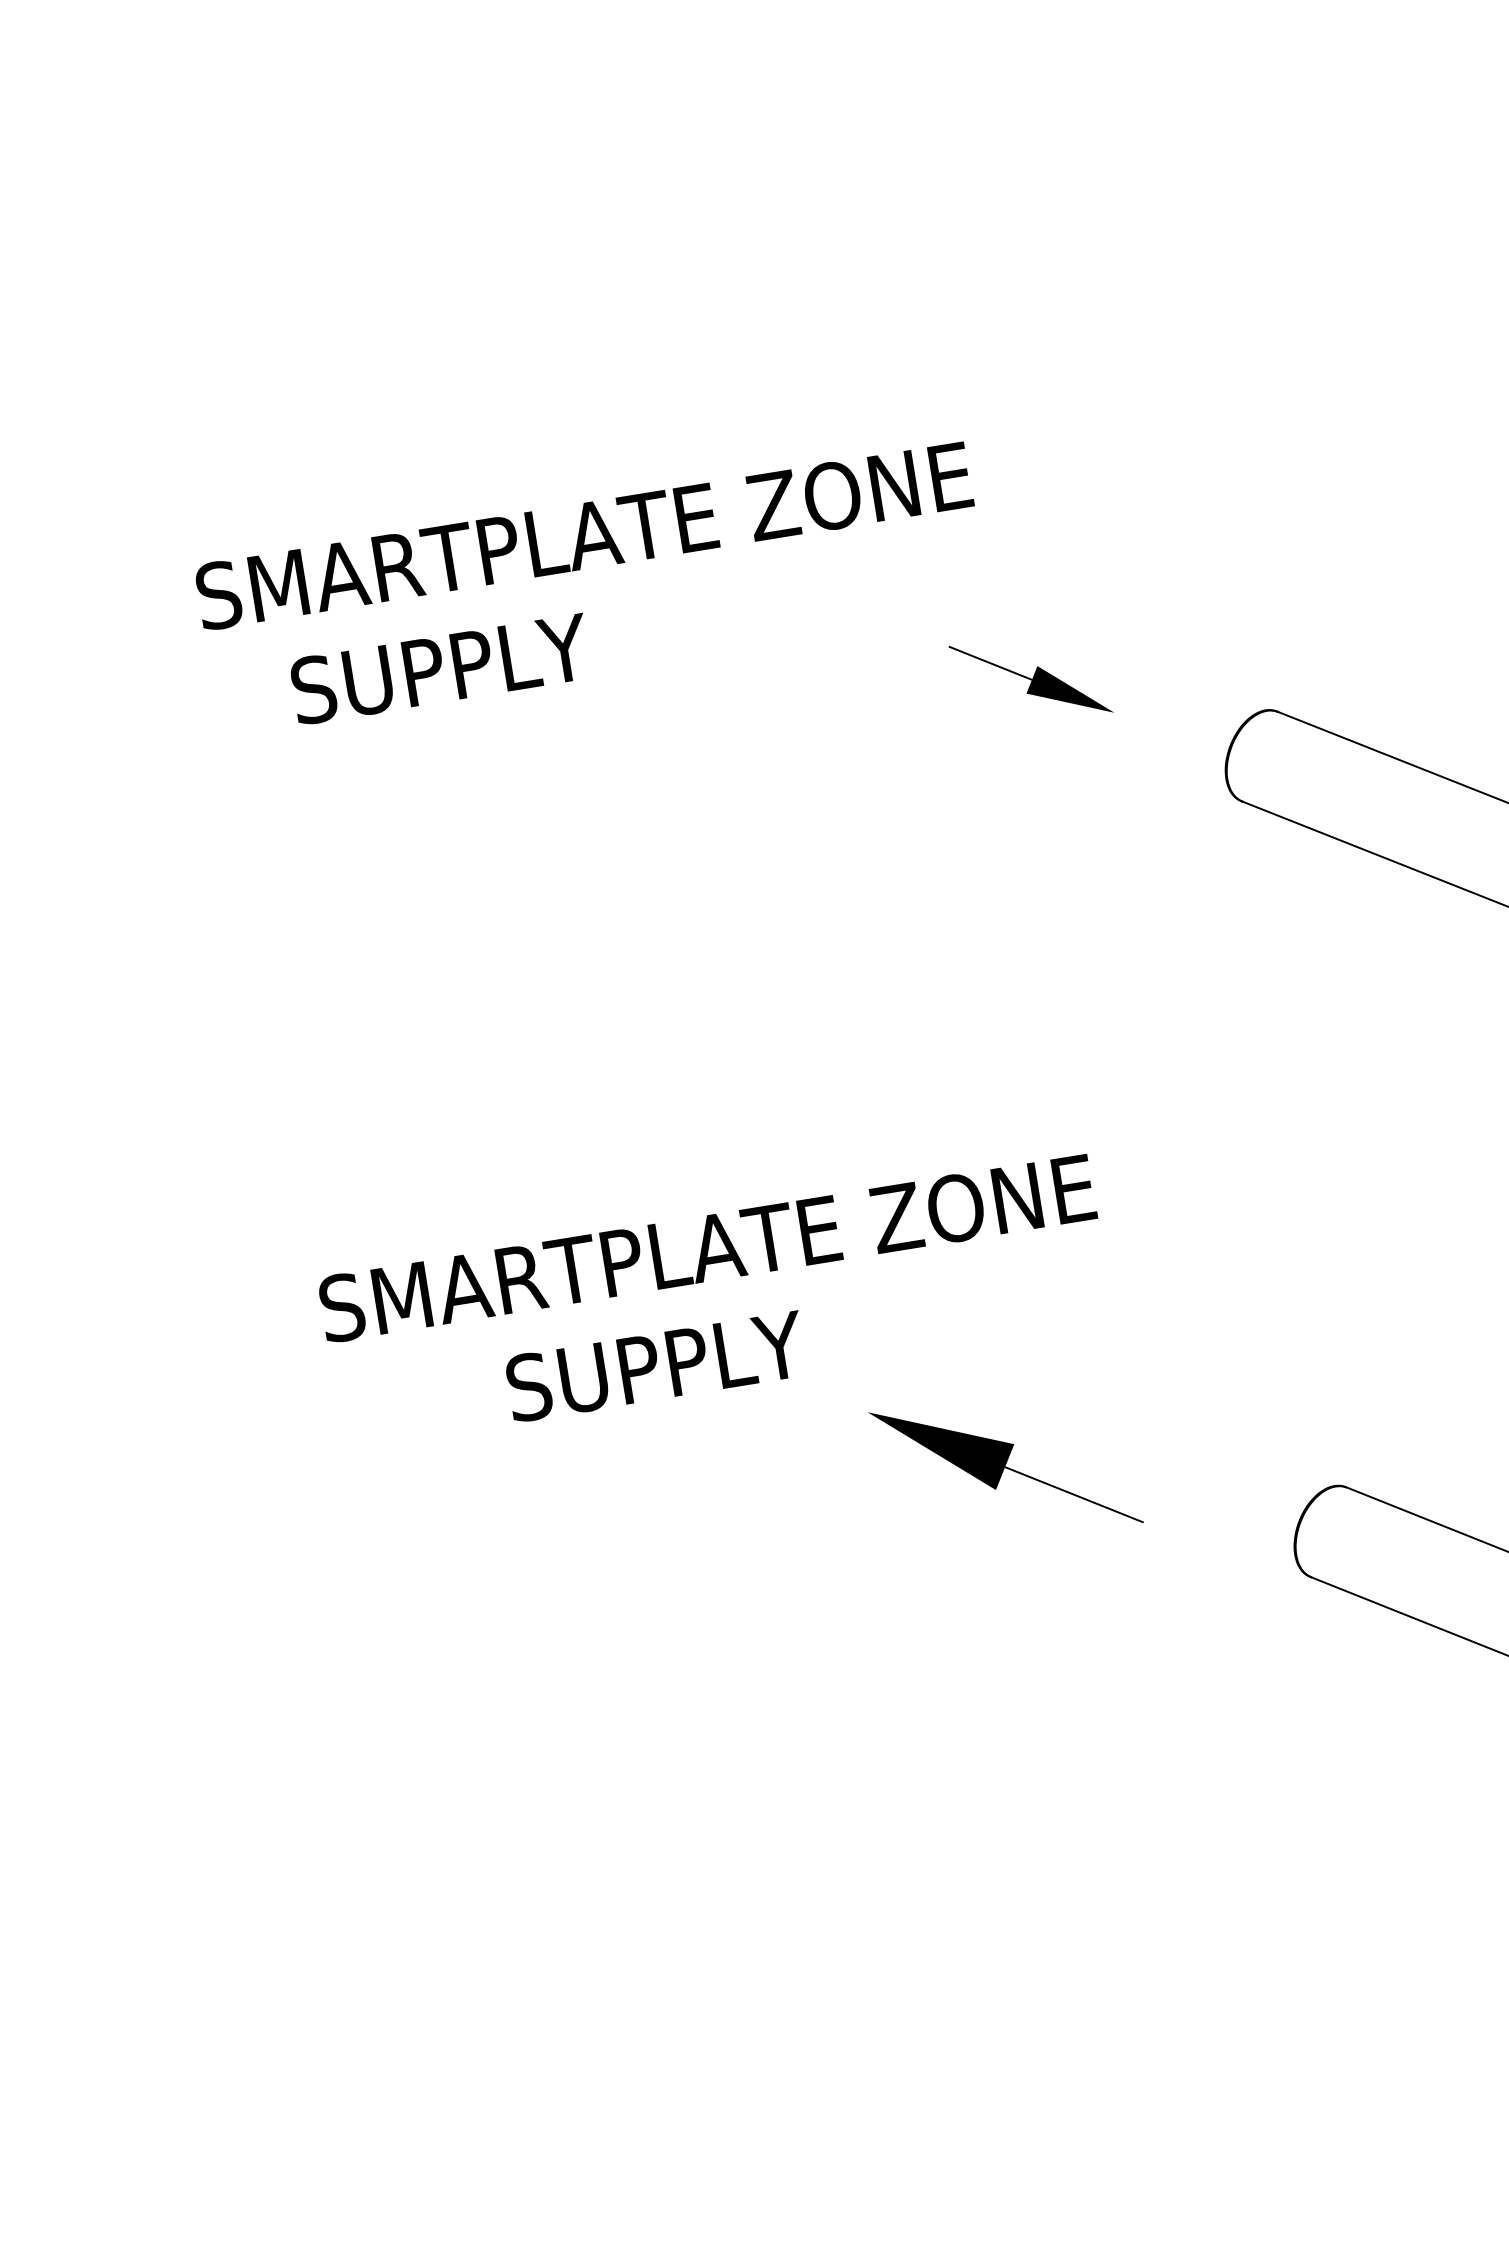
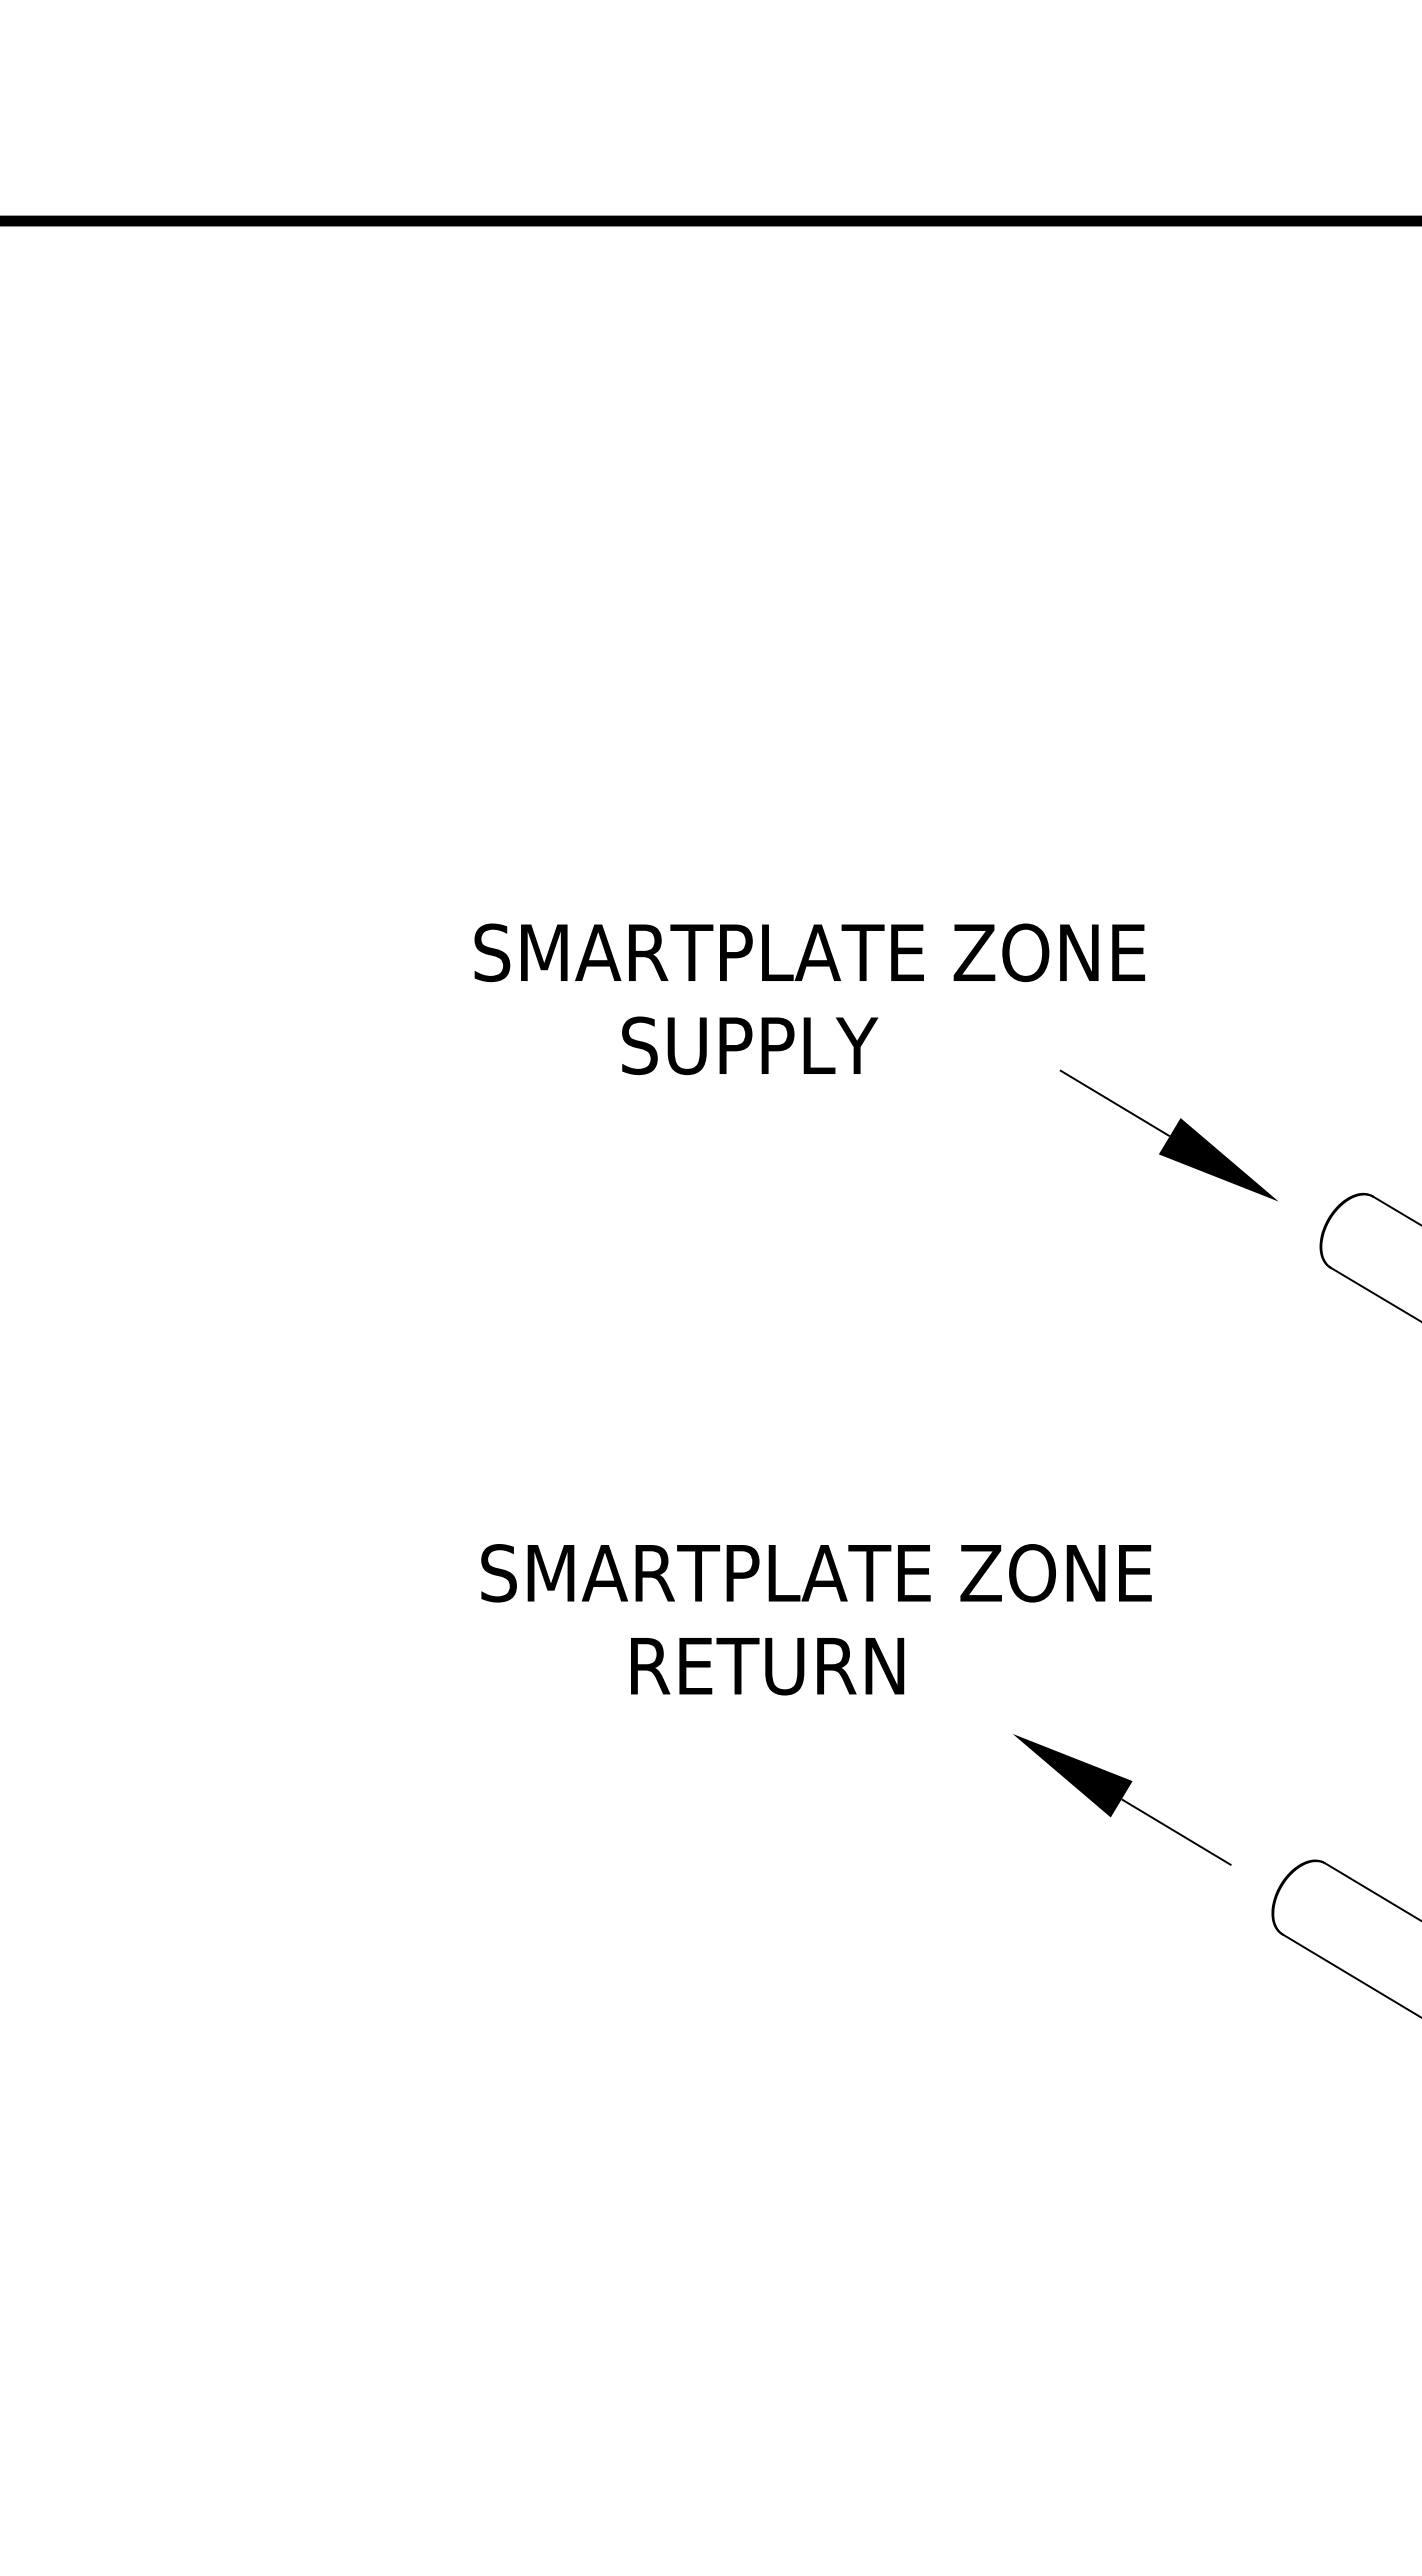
text: (441, 668) -> (750, 1045), moved
part: (1030, 679) -> (1168, 1135), size x1.67
text: (667, 1365) -> (766, 1666), SUPPLY -> RETURN
part: (1006, 1467) -> (1122, 1799), moved

